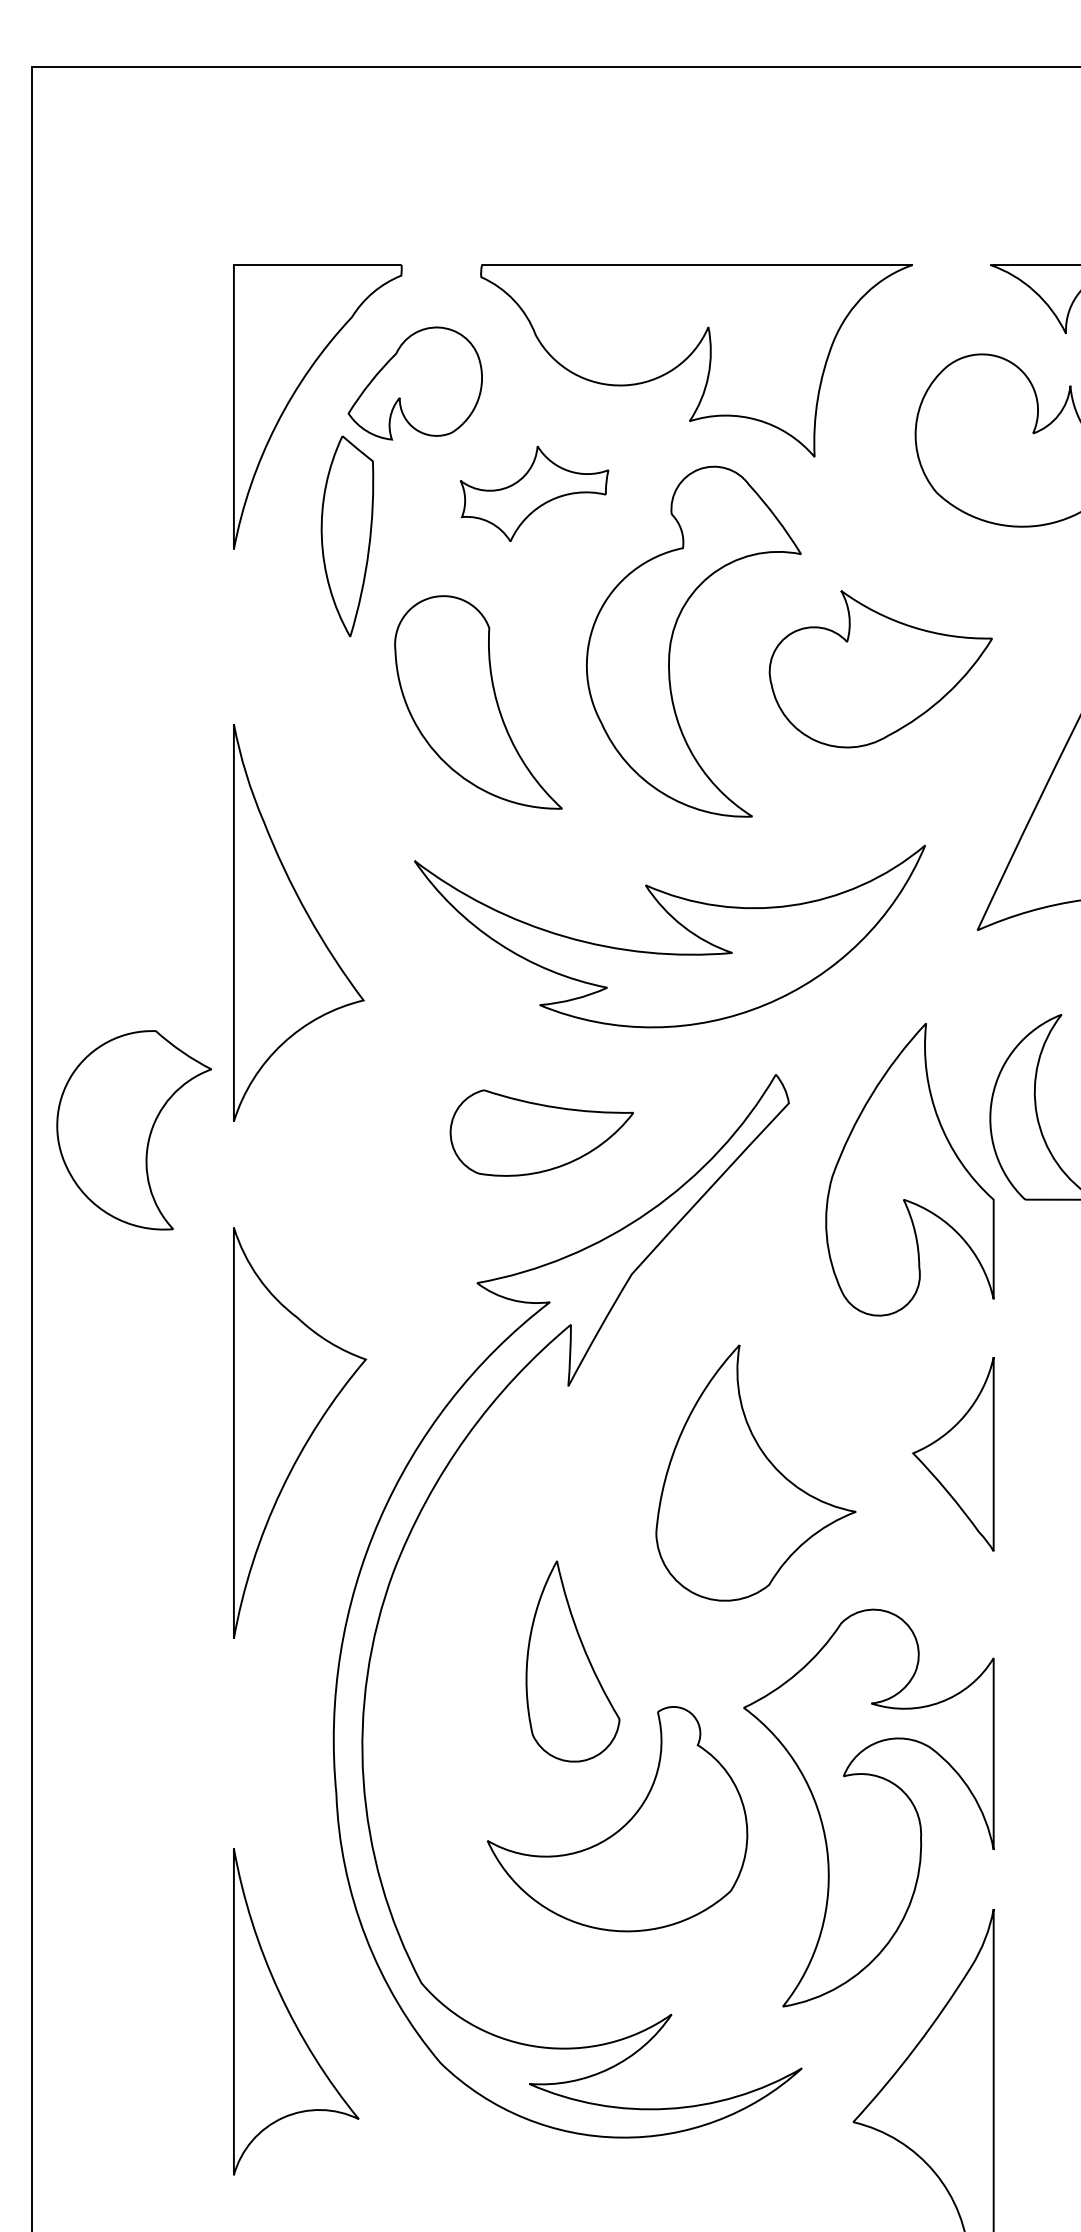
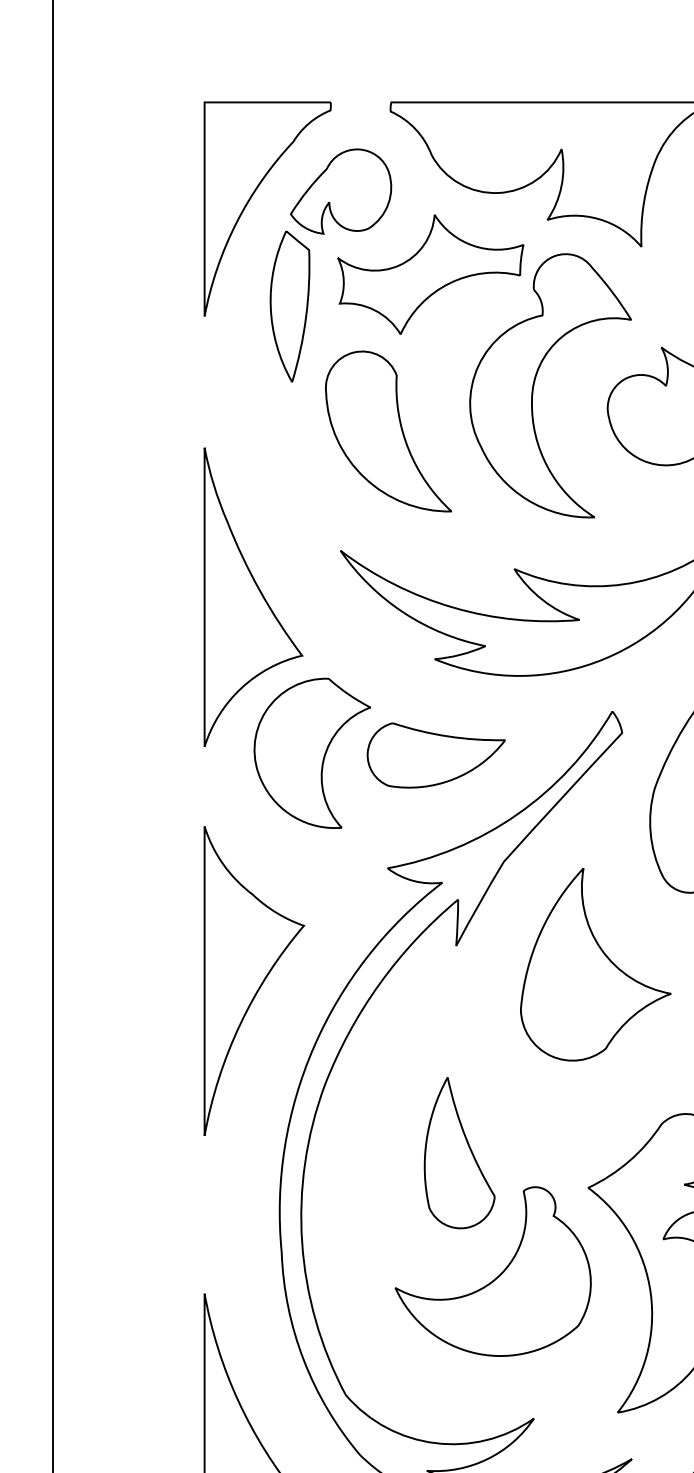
part: (534, 493) -> (430, 274), size x1.67
part: (133, 1130) -> (311, 753), moved
part: (755, 1472) -> (595, 964), moved

